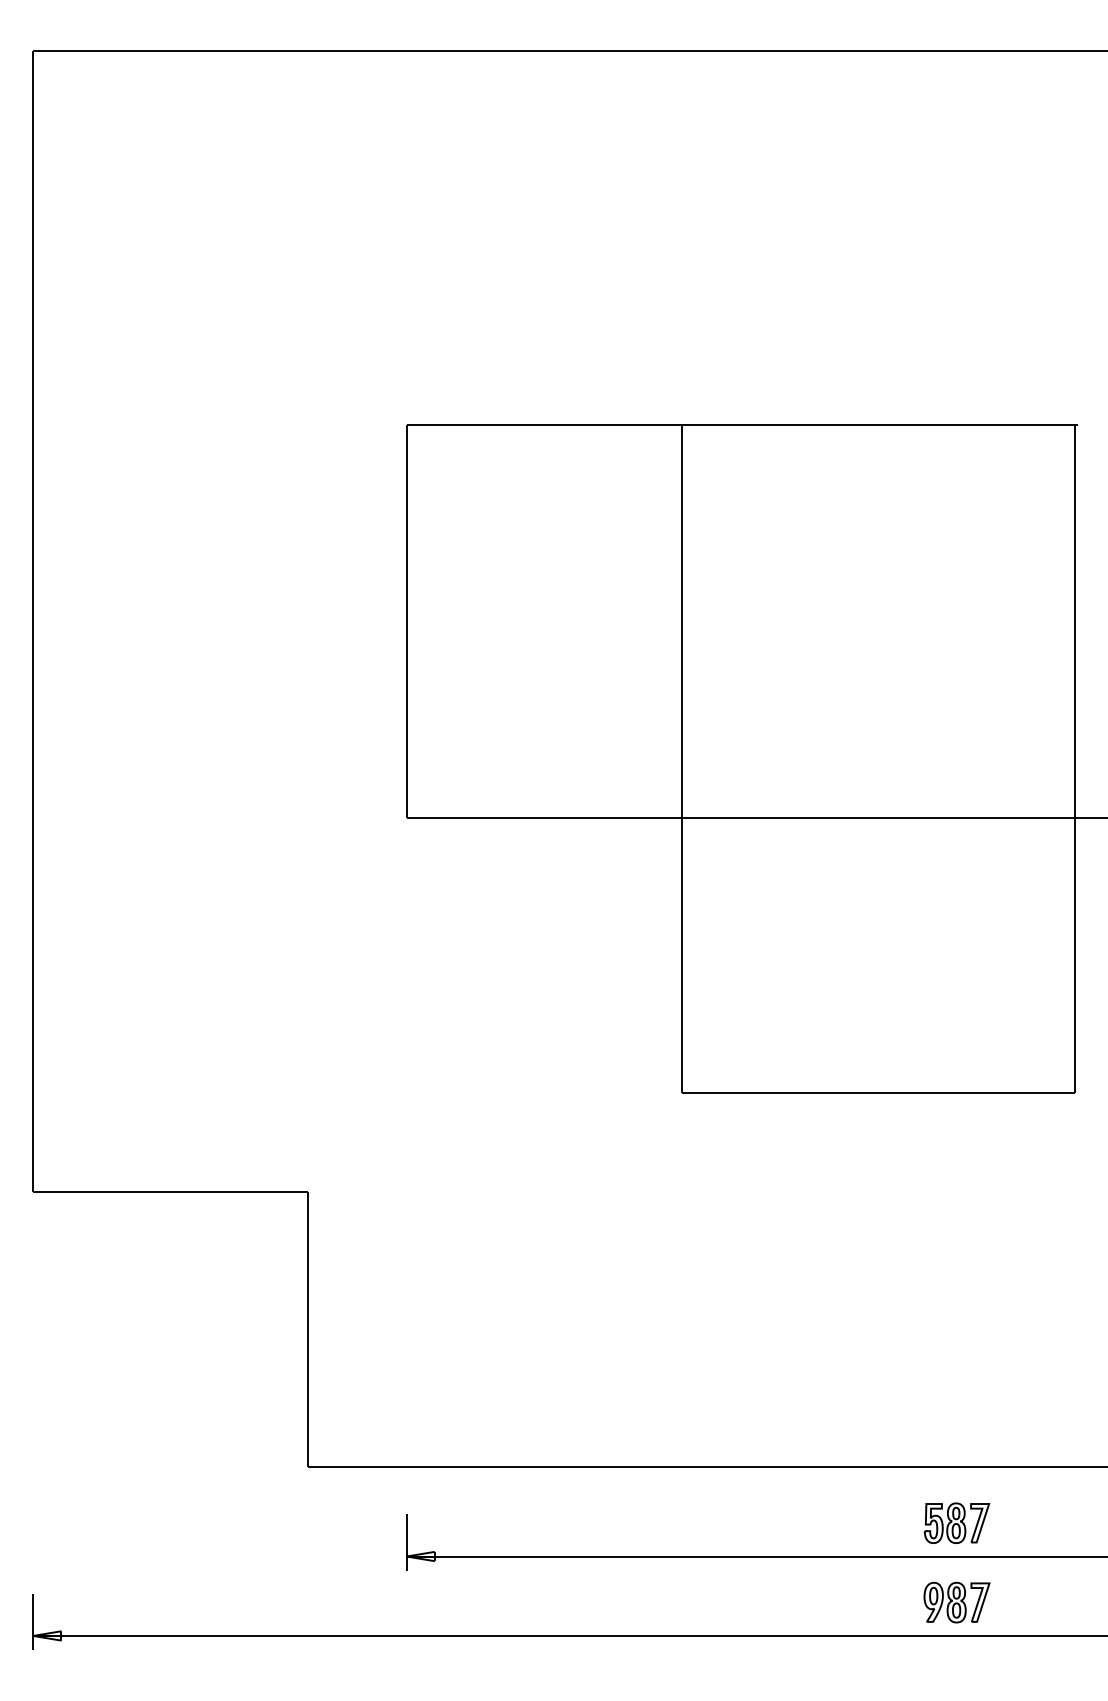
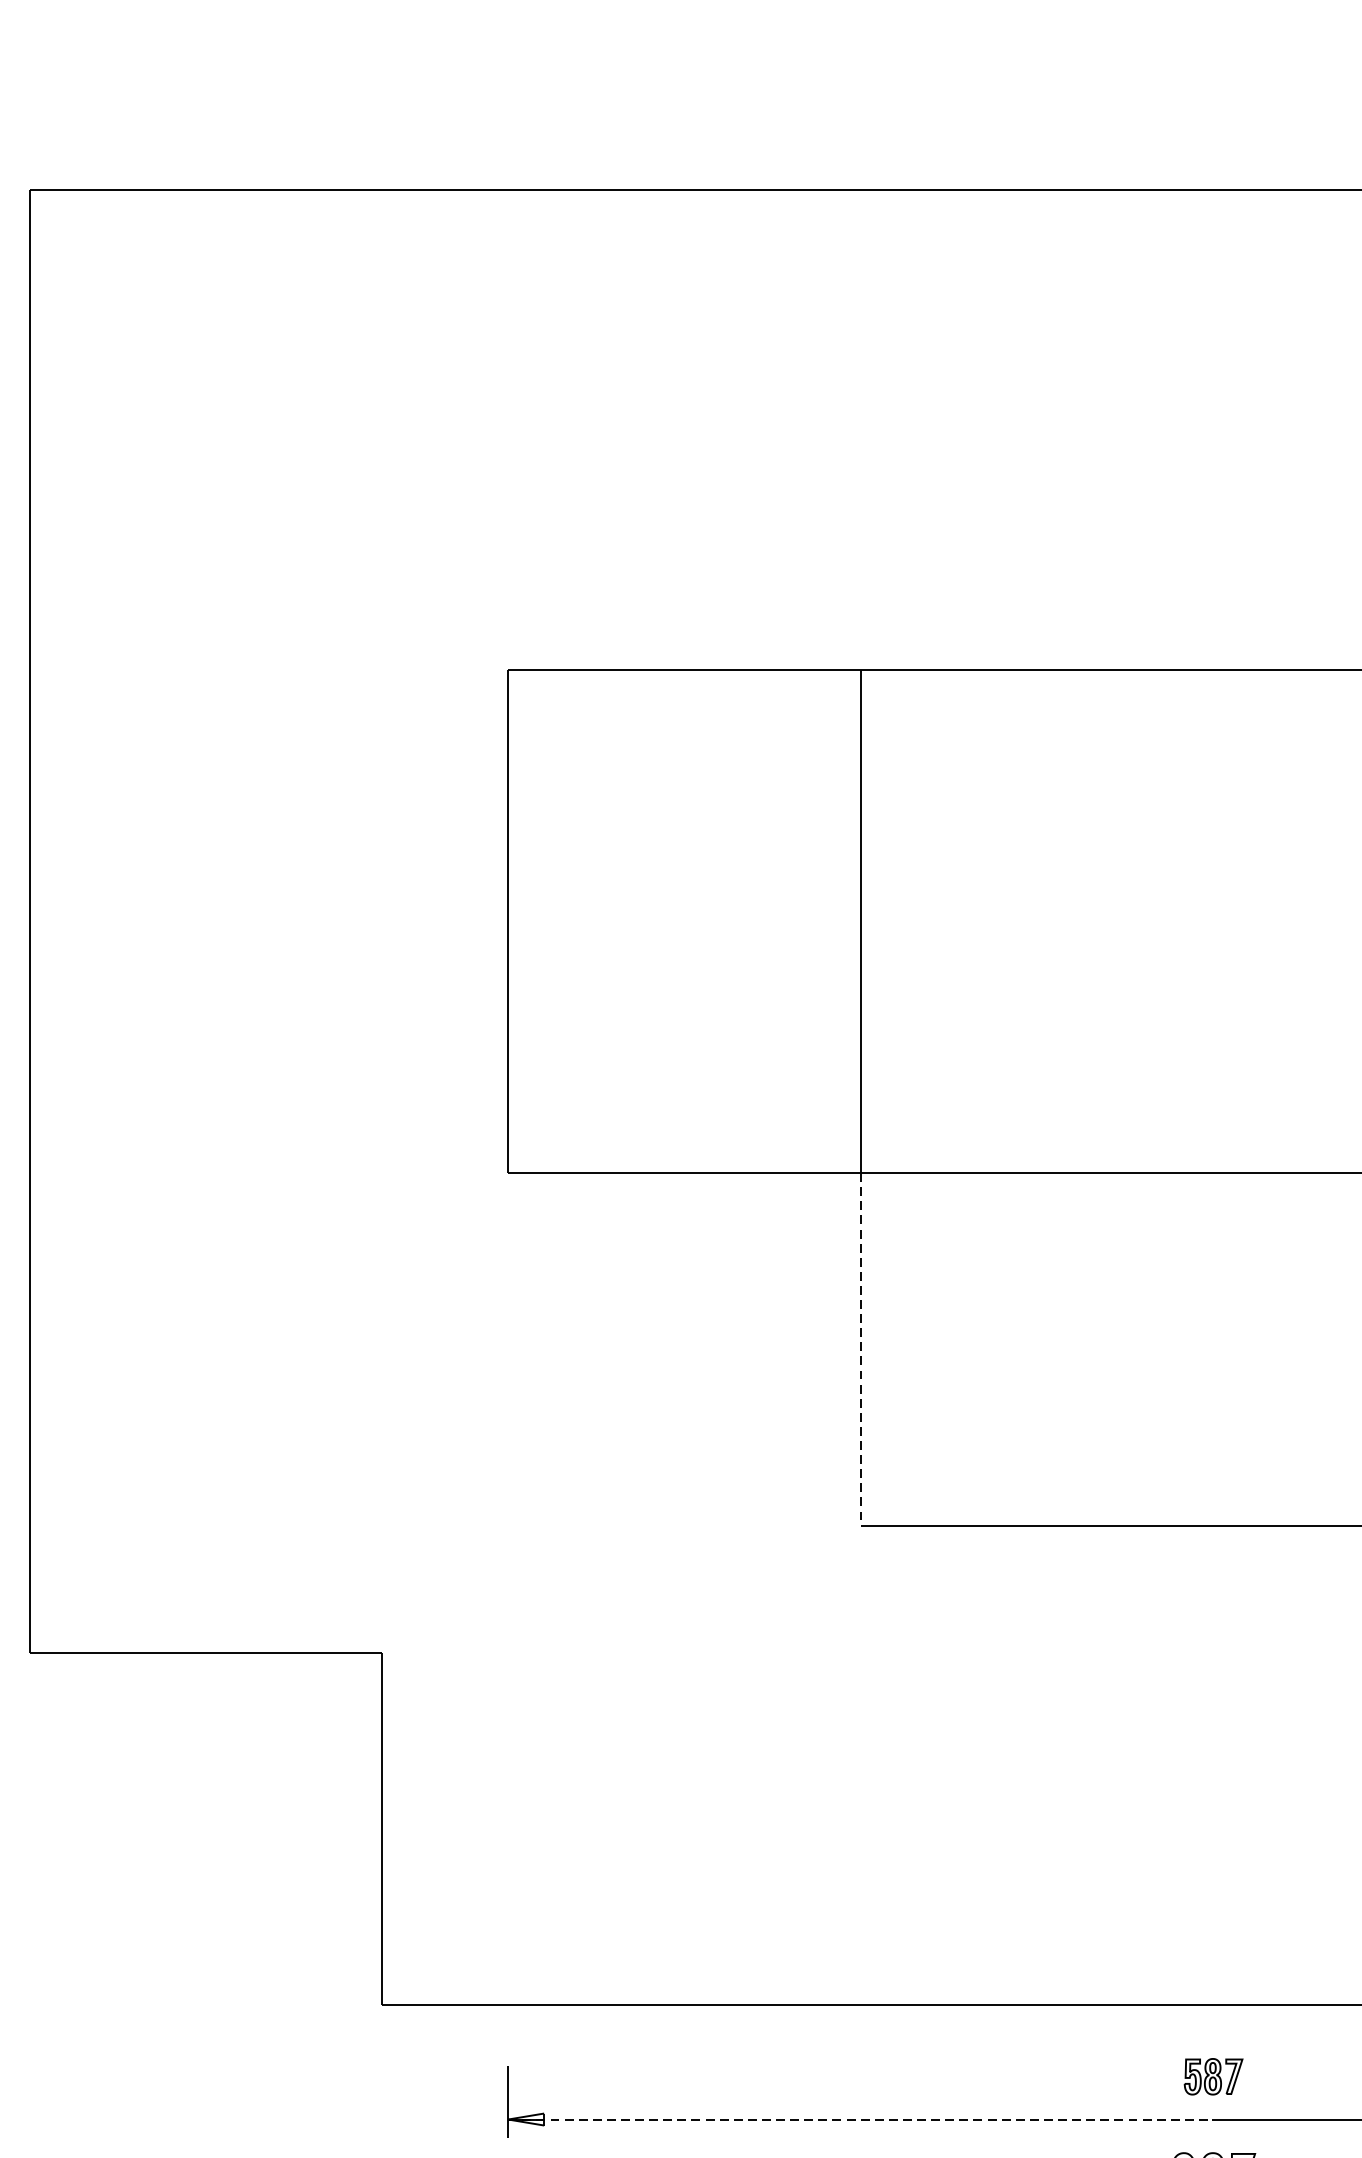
line: (681, 955) -> (860, 1349), solid -> dashed
part: (957, 1522) -> (1214, 2075), size x0.7
line: (681, 1556) -> (860, 2119), solid -> dashed

